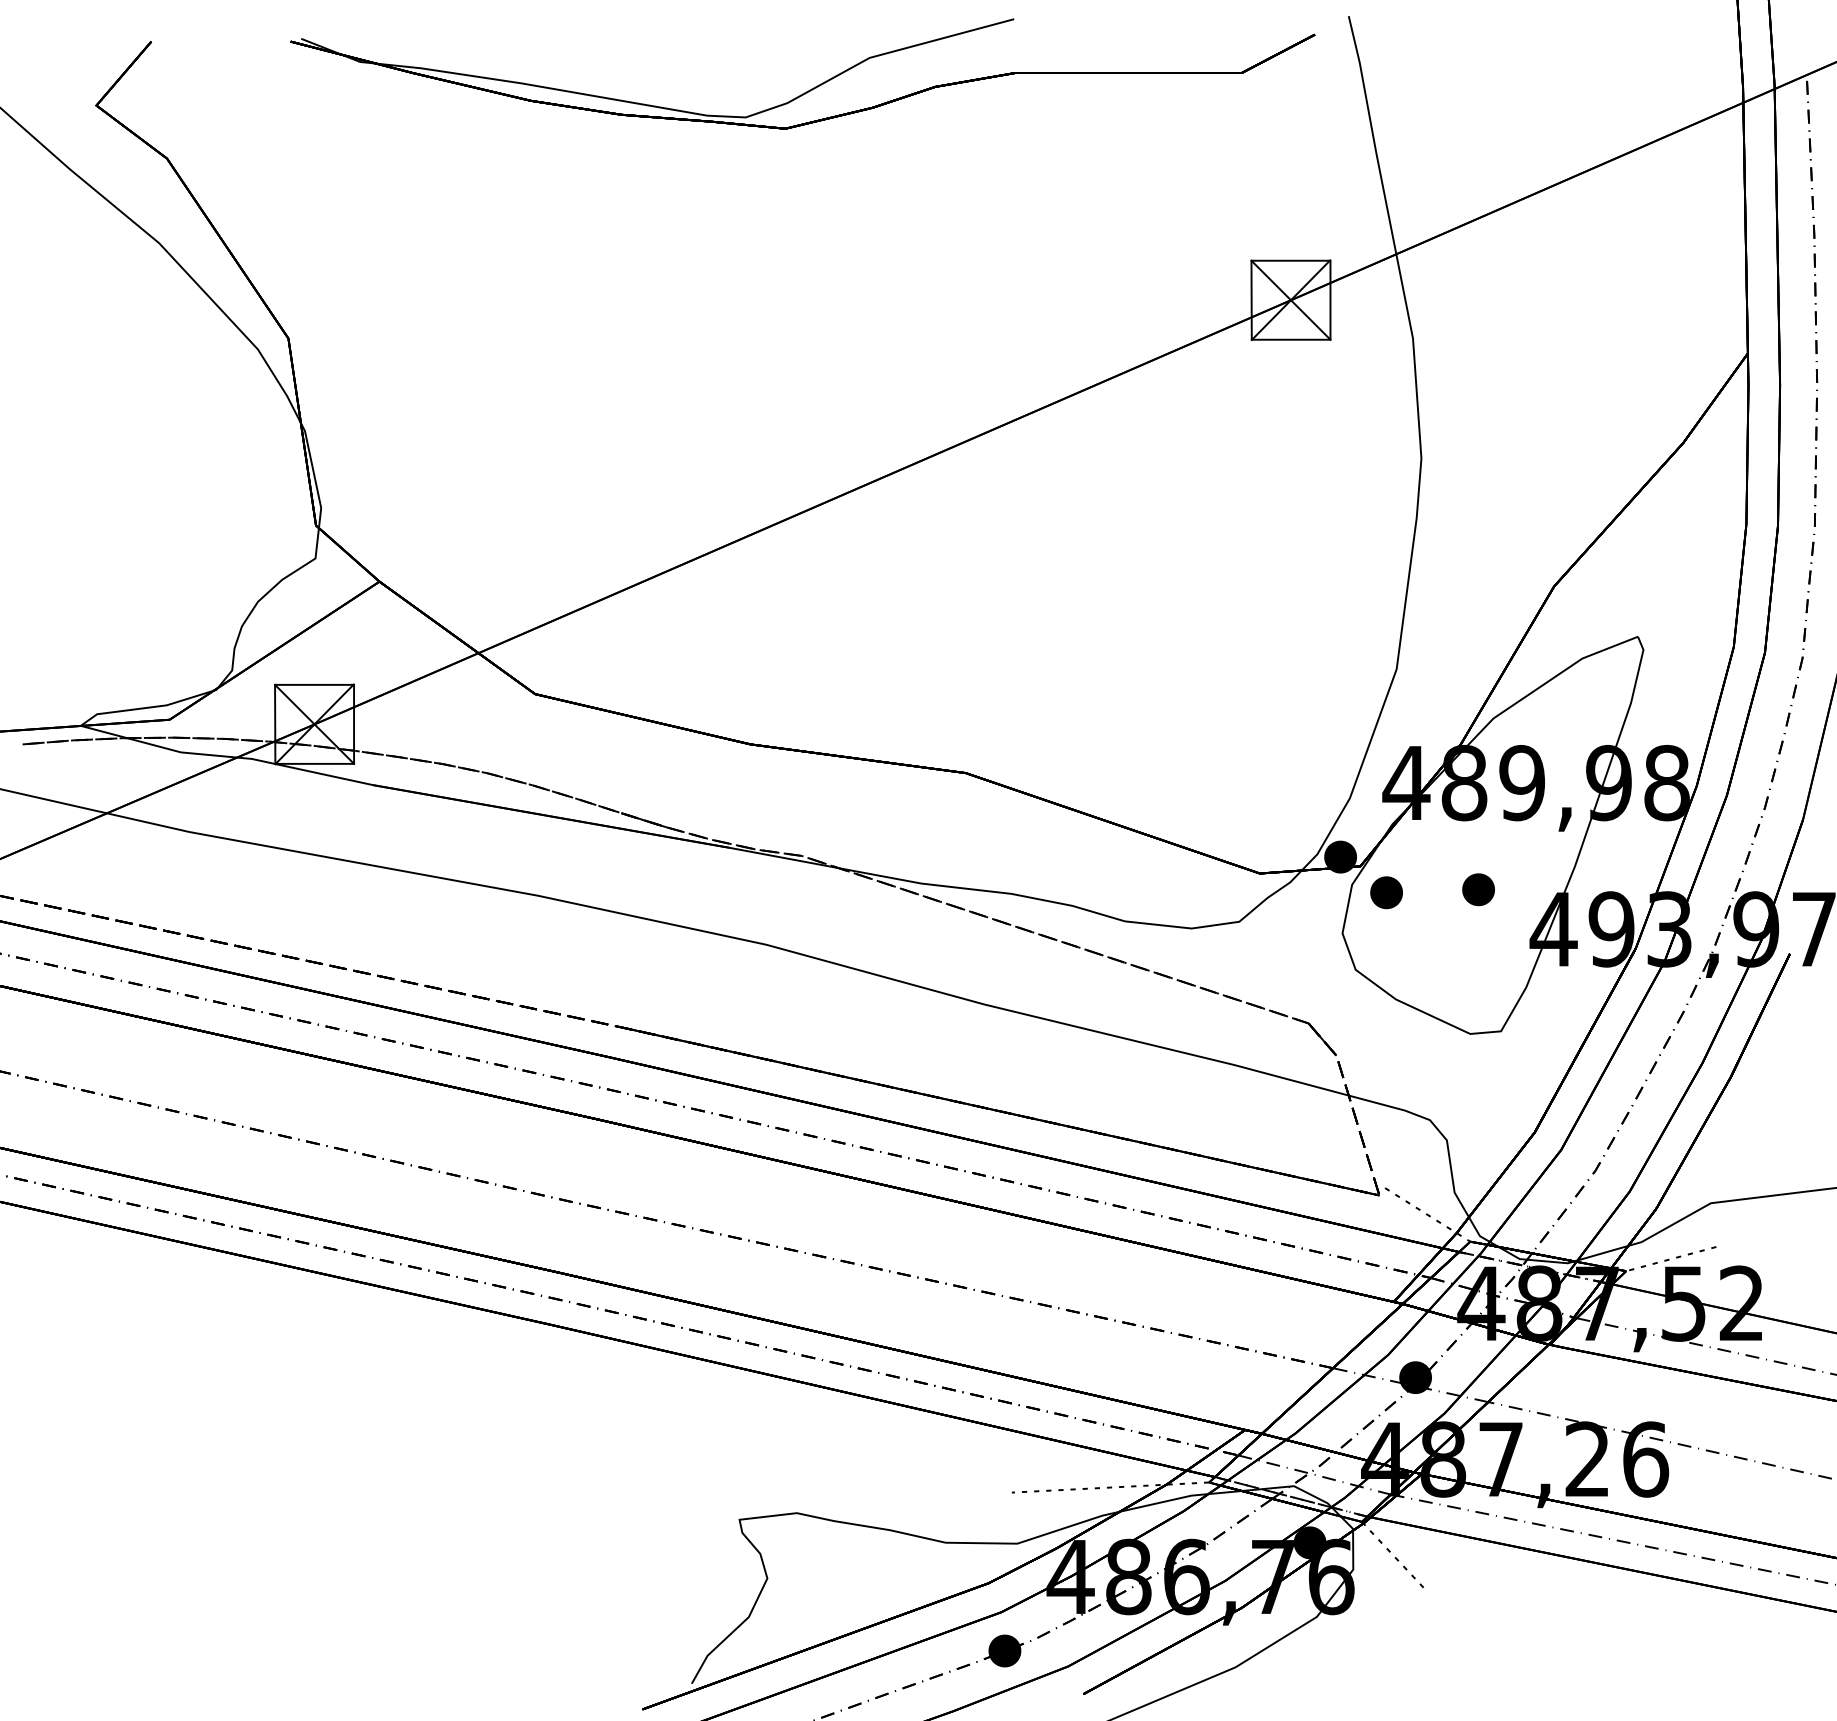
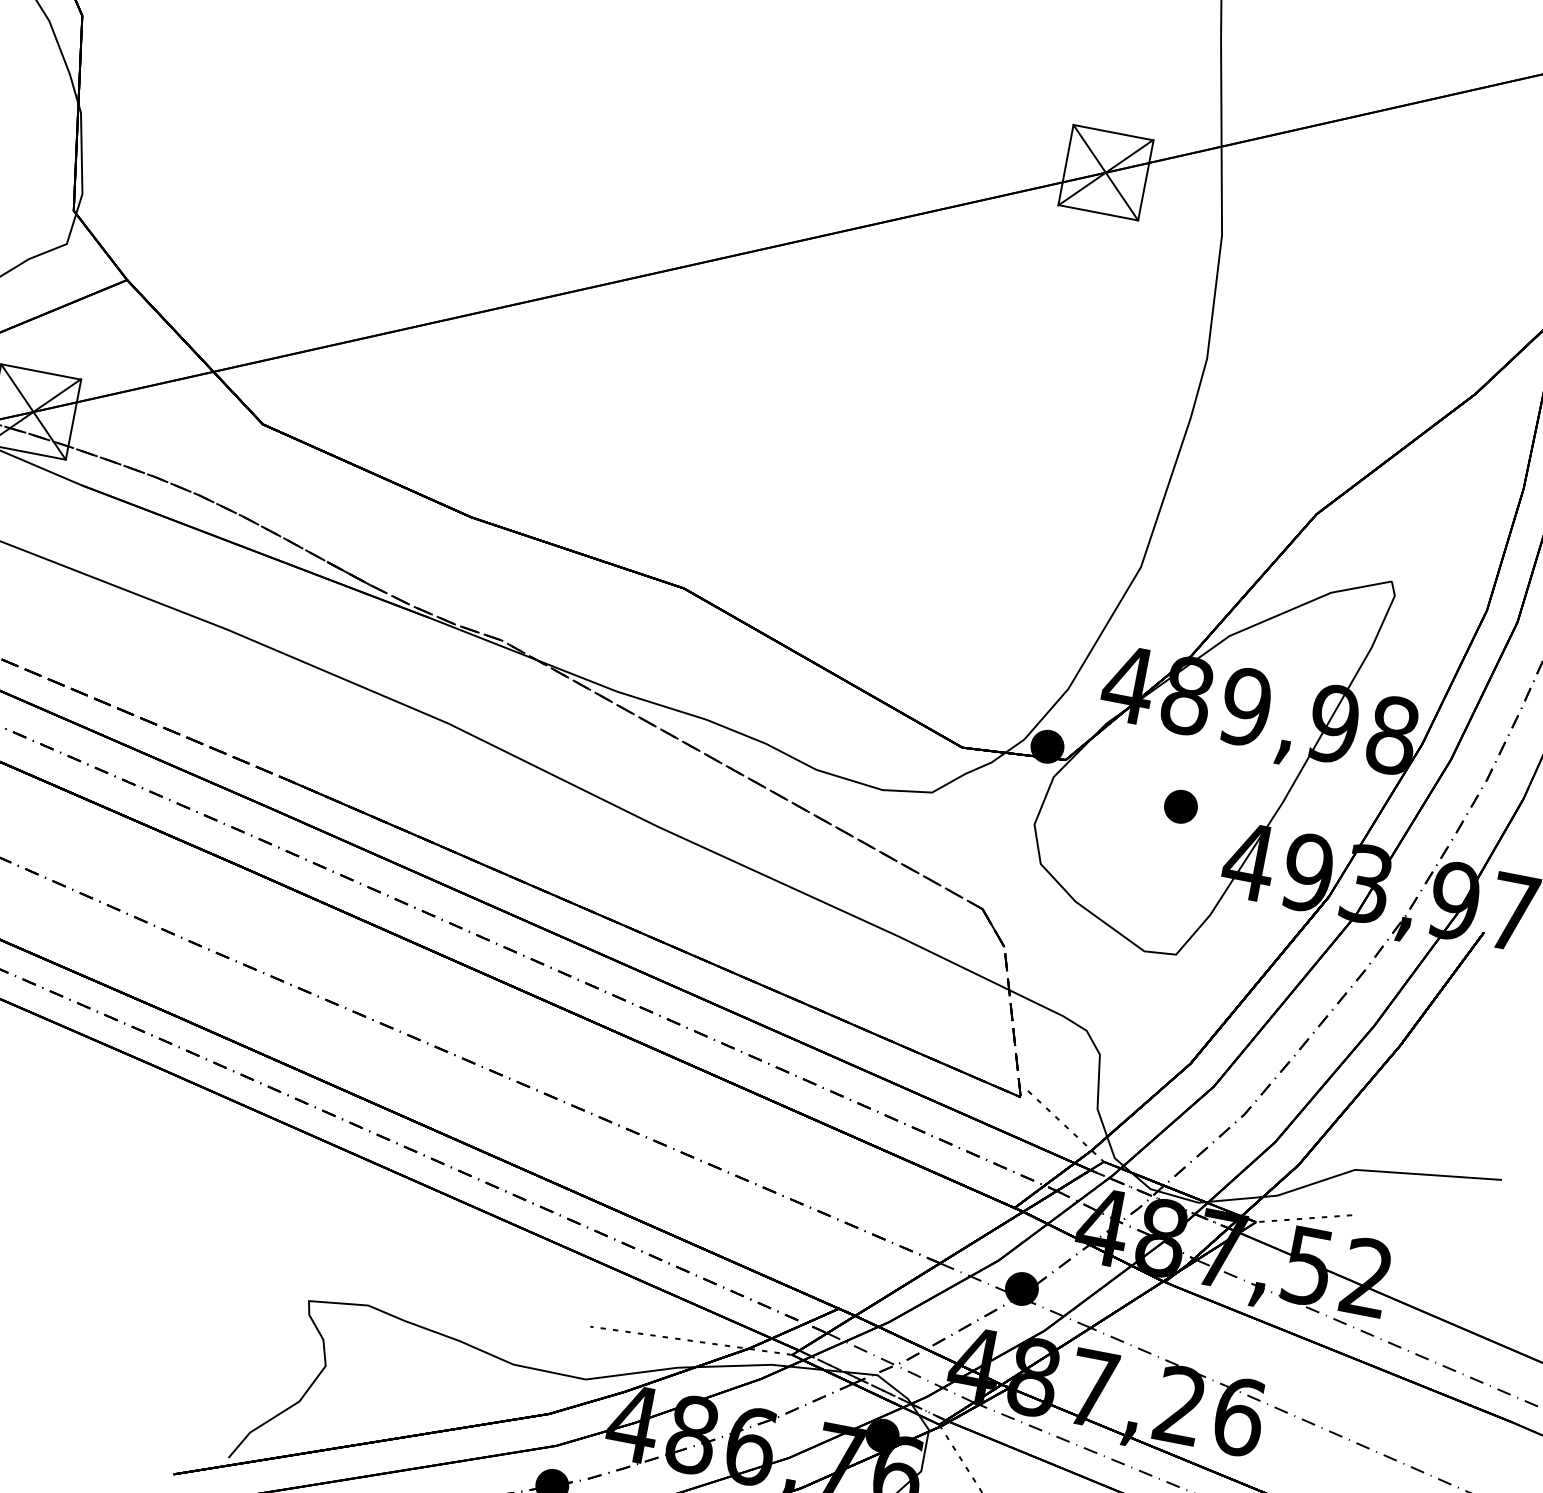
part: (1386, 892) -> (1087, 791), removed

